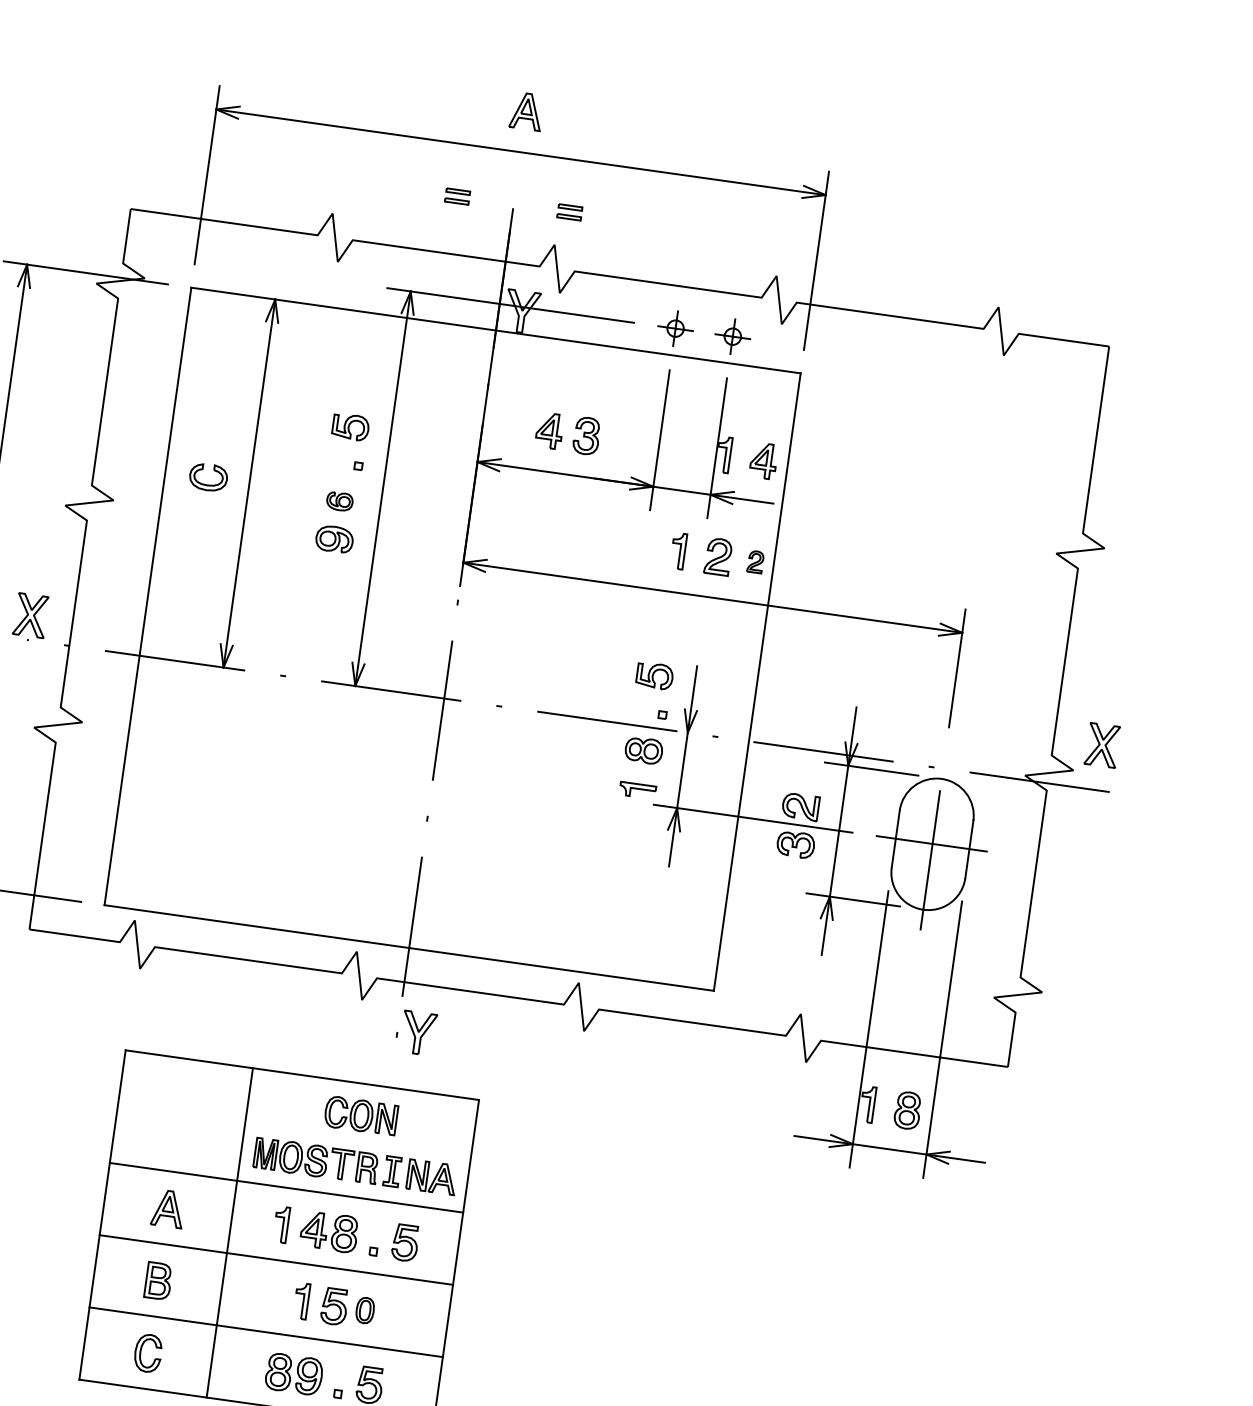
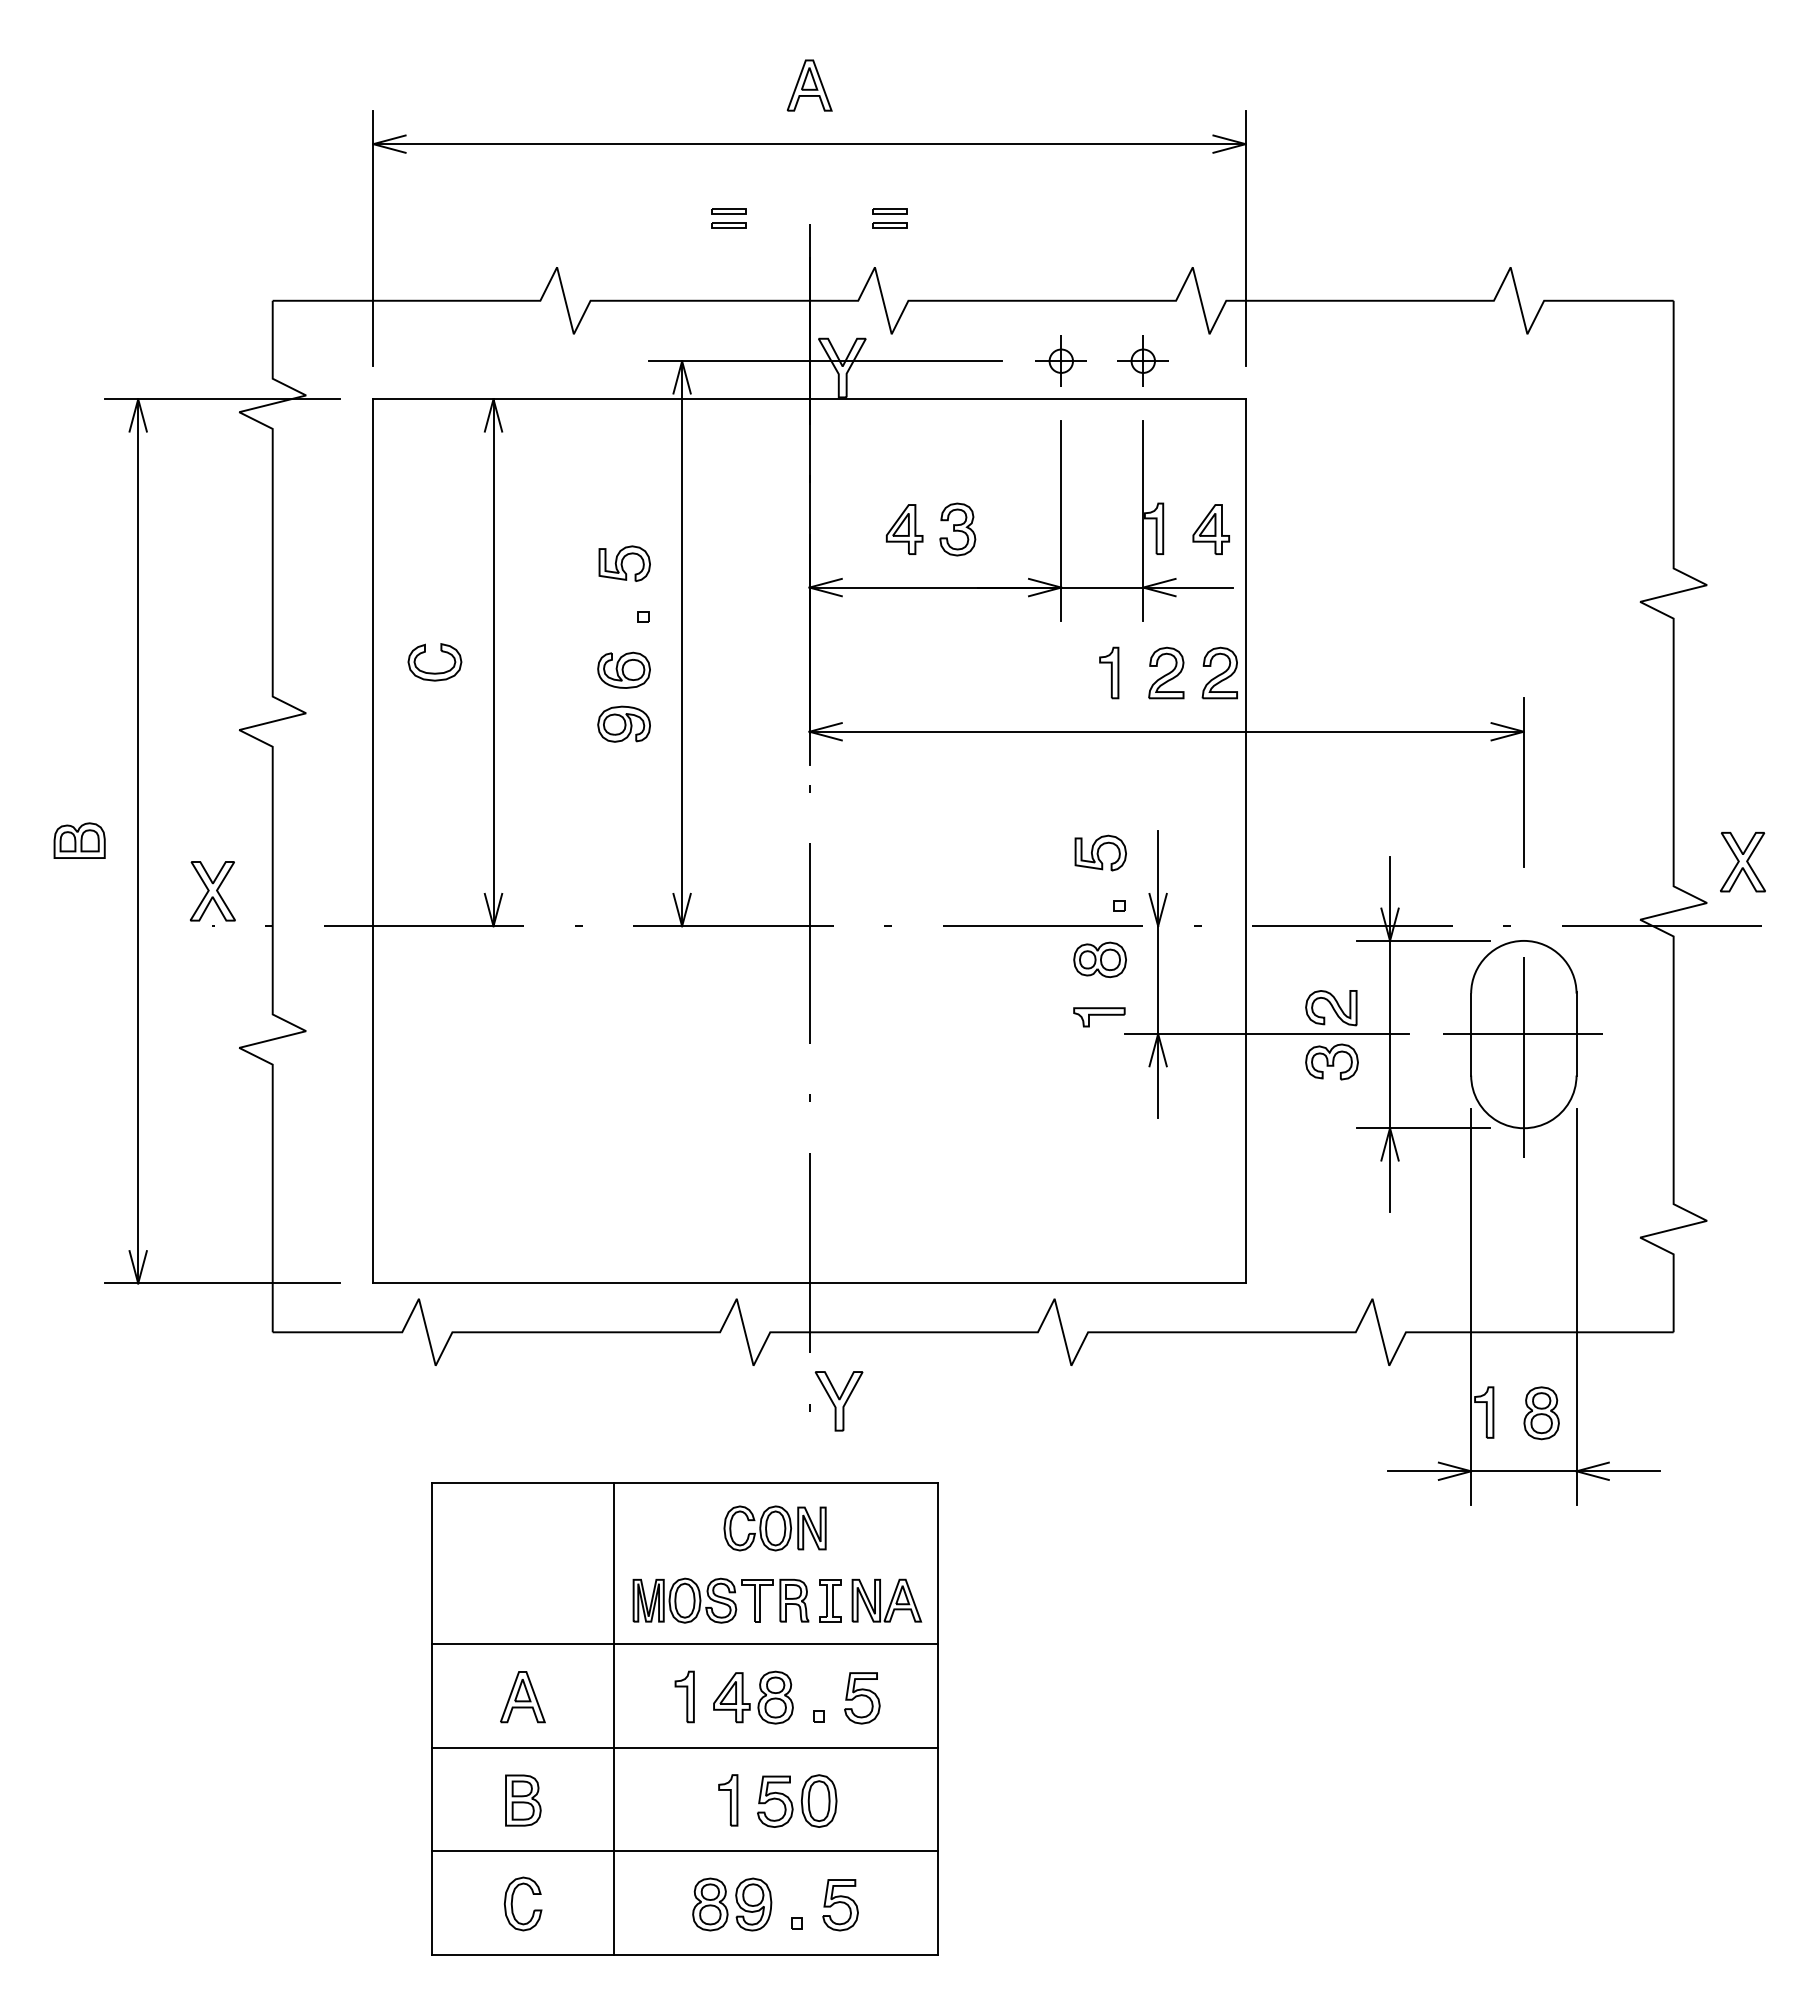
part: (339, 500) -> (623, 669), size x1.43
part: (755, 561) -> (1219, 672), size x1.67
part: (365, 1310) -> (819, 1800), size x1.43

